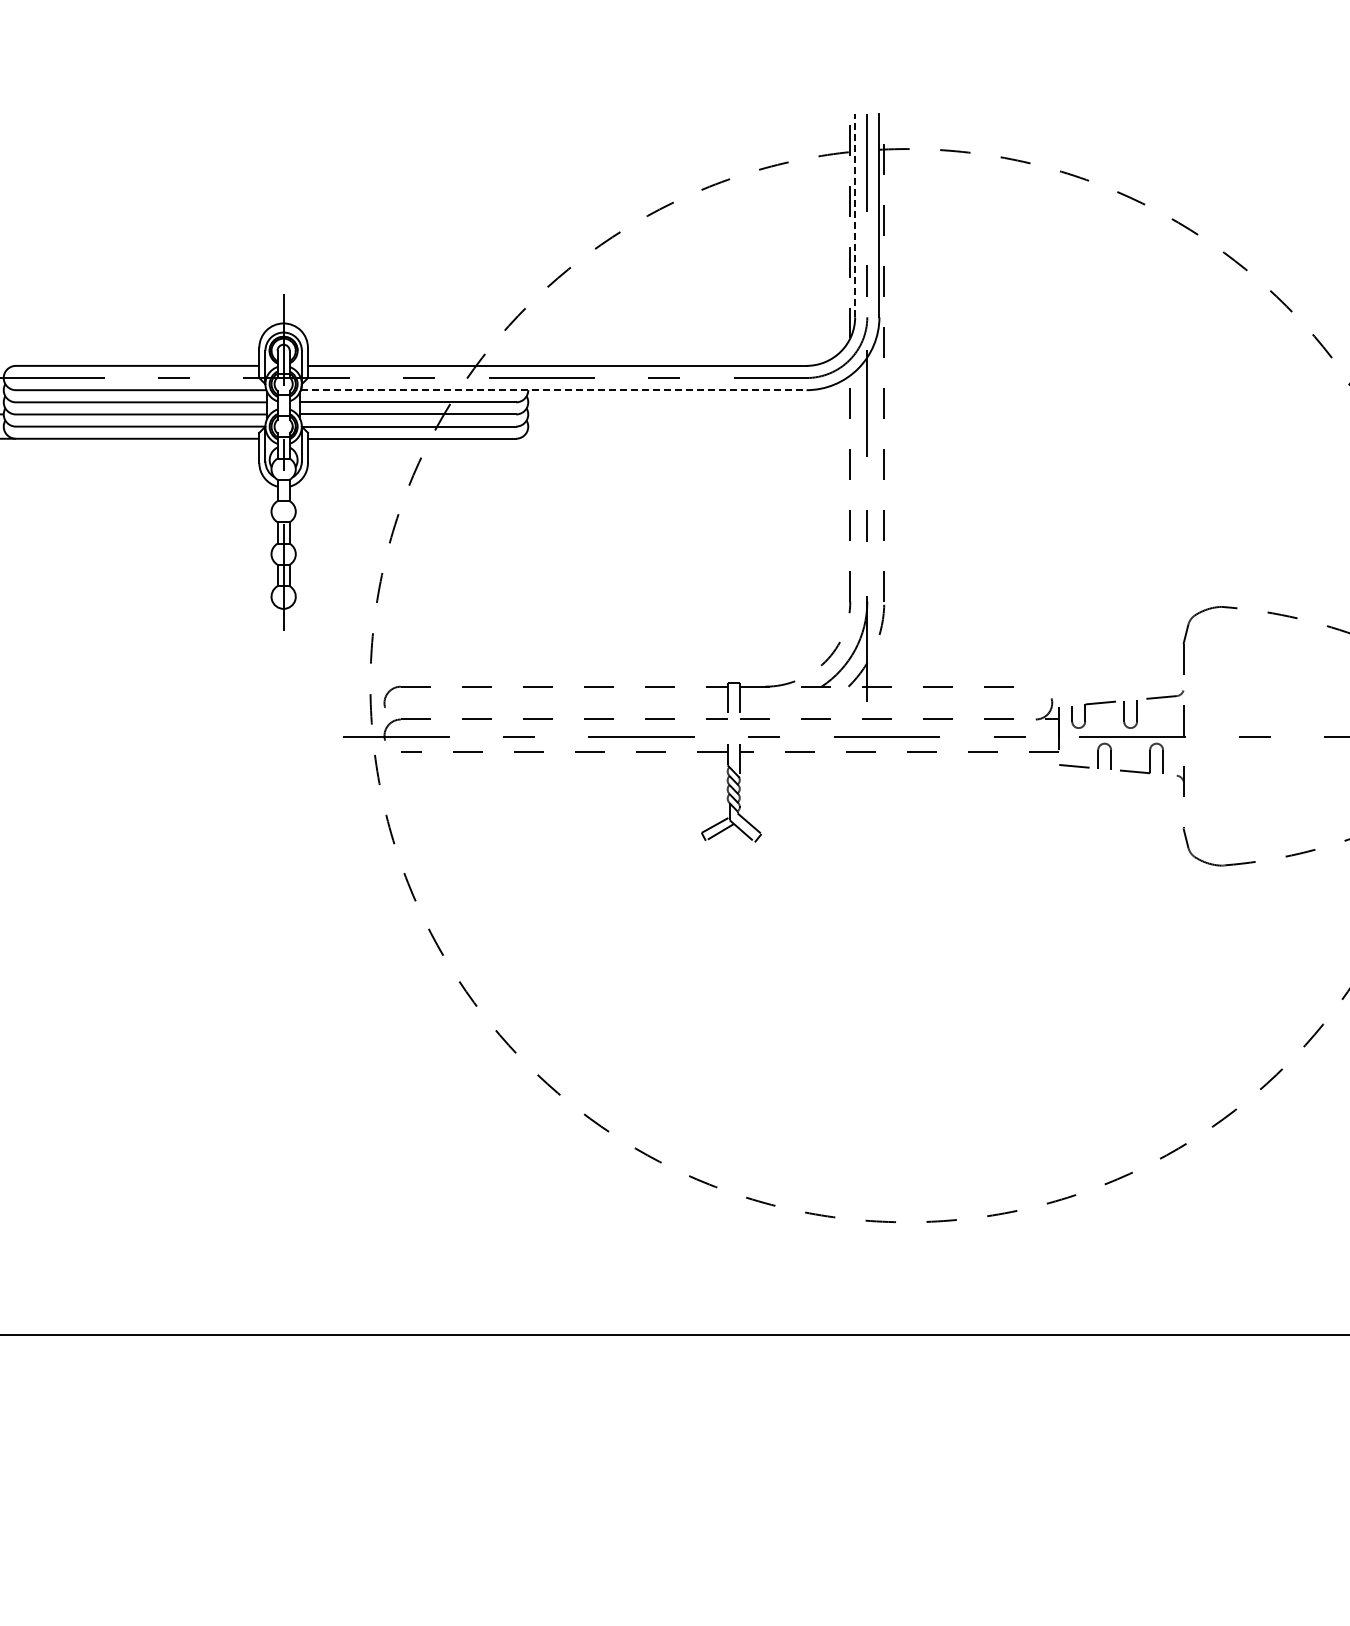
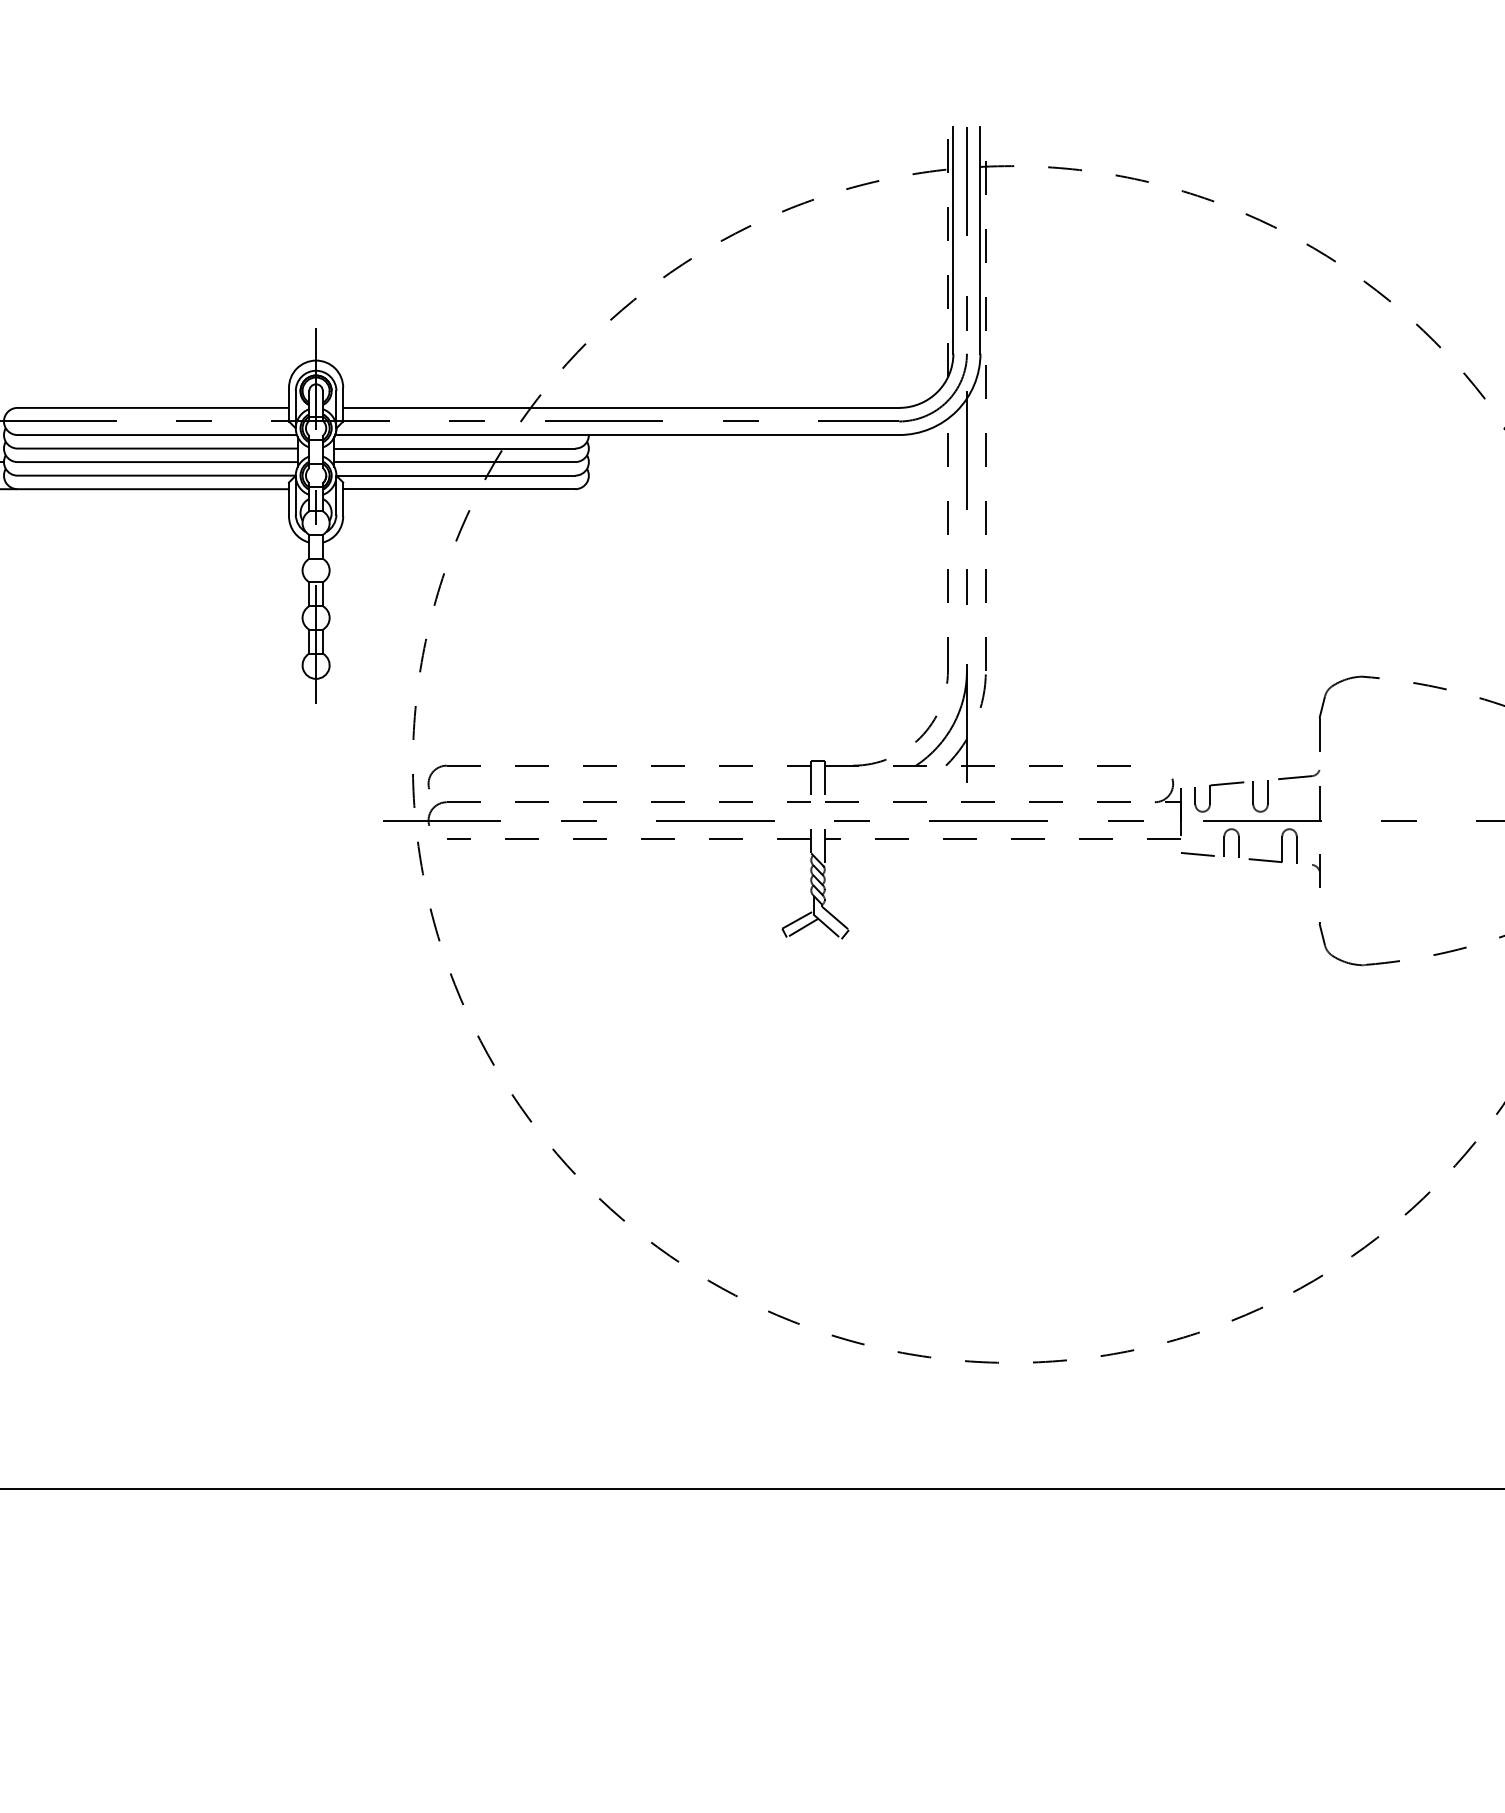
line: (855, 215) -> (953, 240), dashed -> solid
line: (553, 390) -> (617, 435), dashed -> solid

